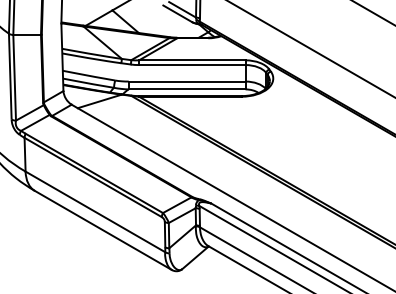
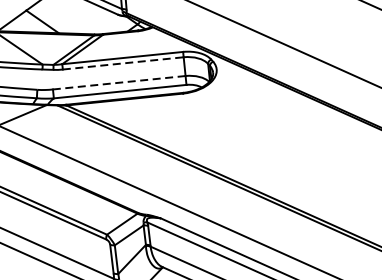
line: (192, 65) -> (123, 63), solid -> dashed
line: (186, 81) -> (118, 82), solid -> dashed

